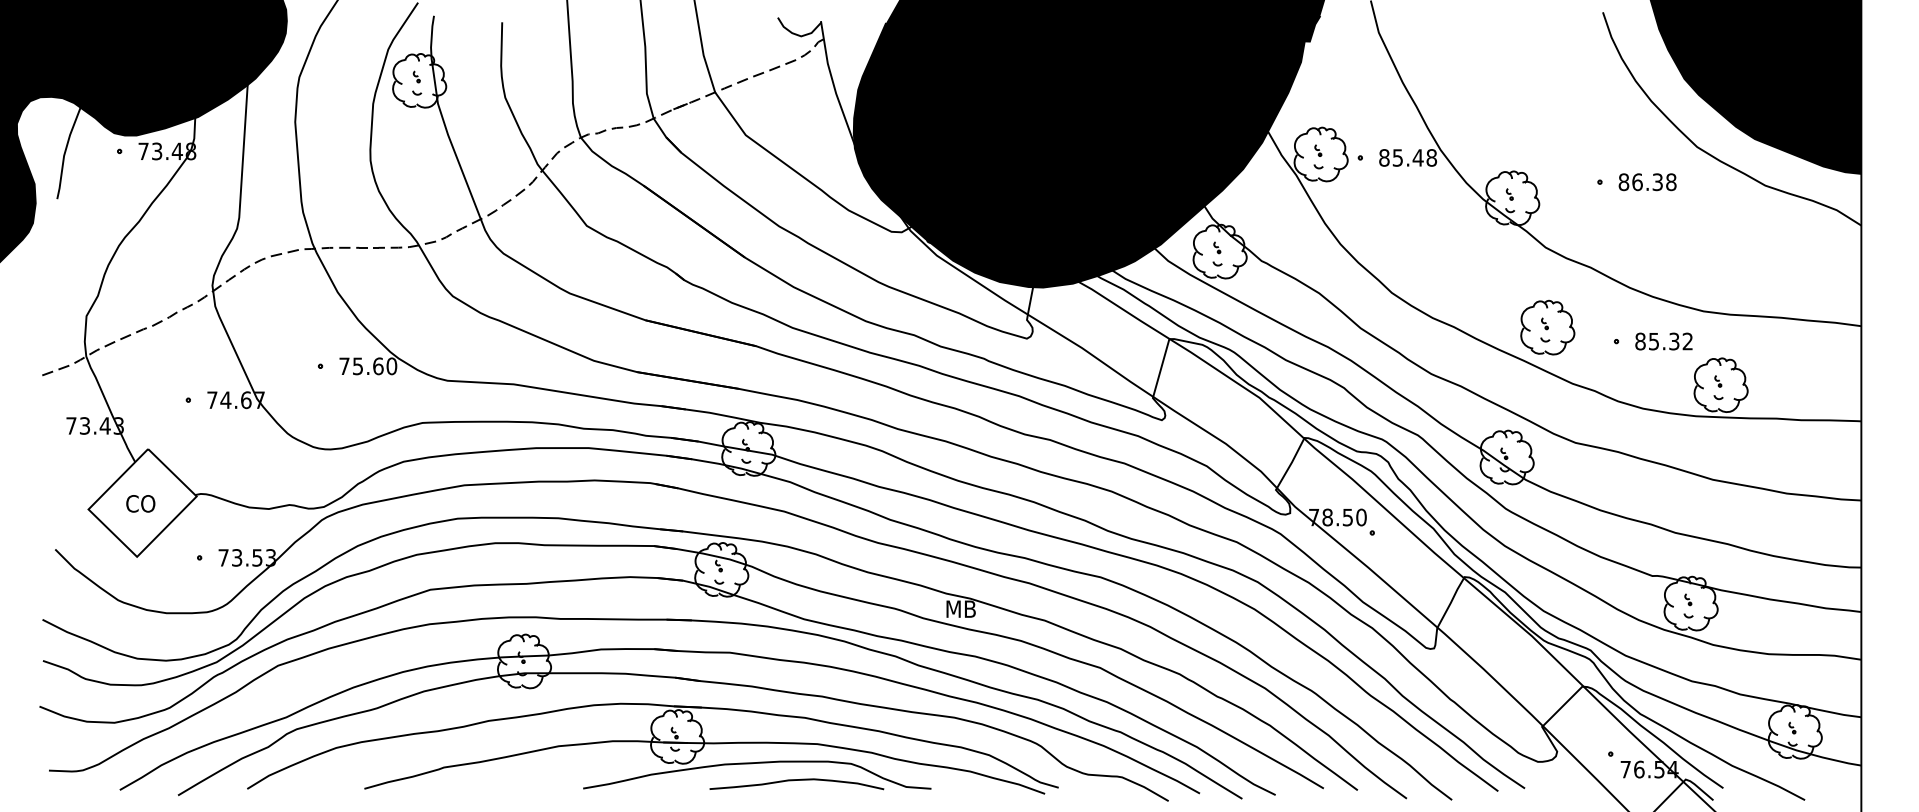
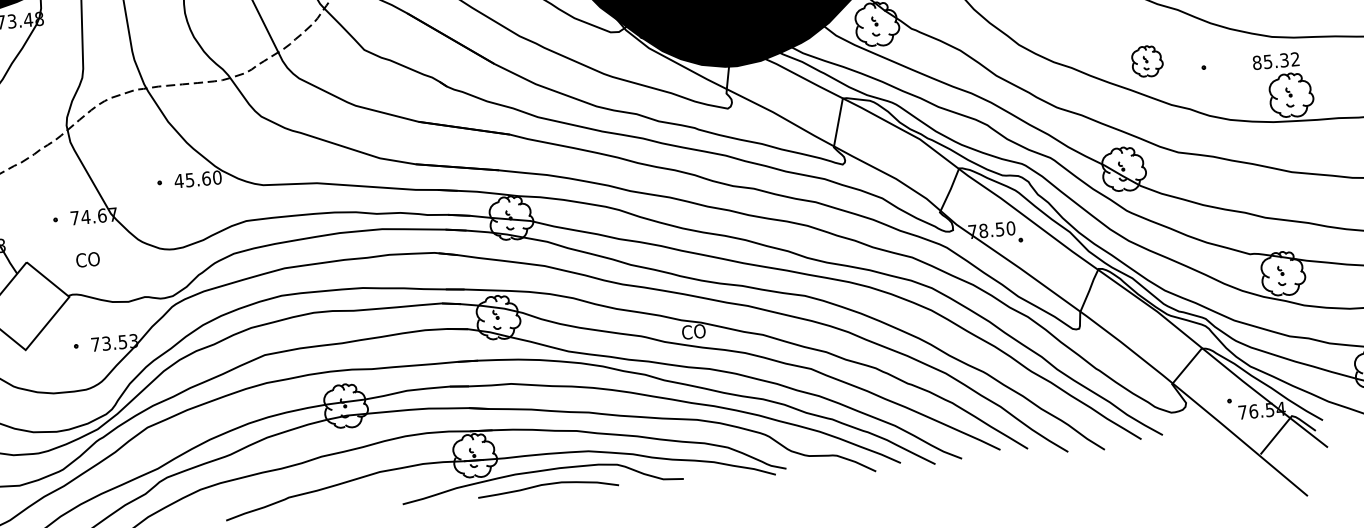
part: (1547, 327) -> (1147, 61), size x0.7
text: (1663, 341) -> (1275, 61), moved
text: (344, 365) -> (179, 180), 75.60 -> 45.60
text: (140, 503) -> (87, 259), moved
text: (960, 609) -> (694, 332), MB -> CO
curve: (796, 780) -> (547, 484), moved

